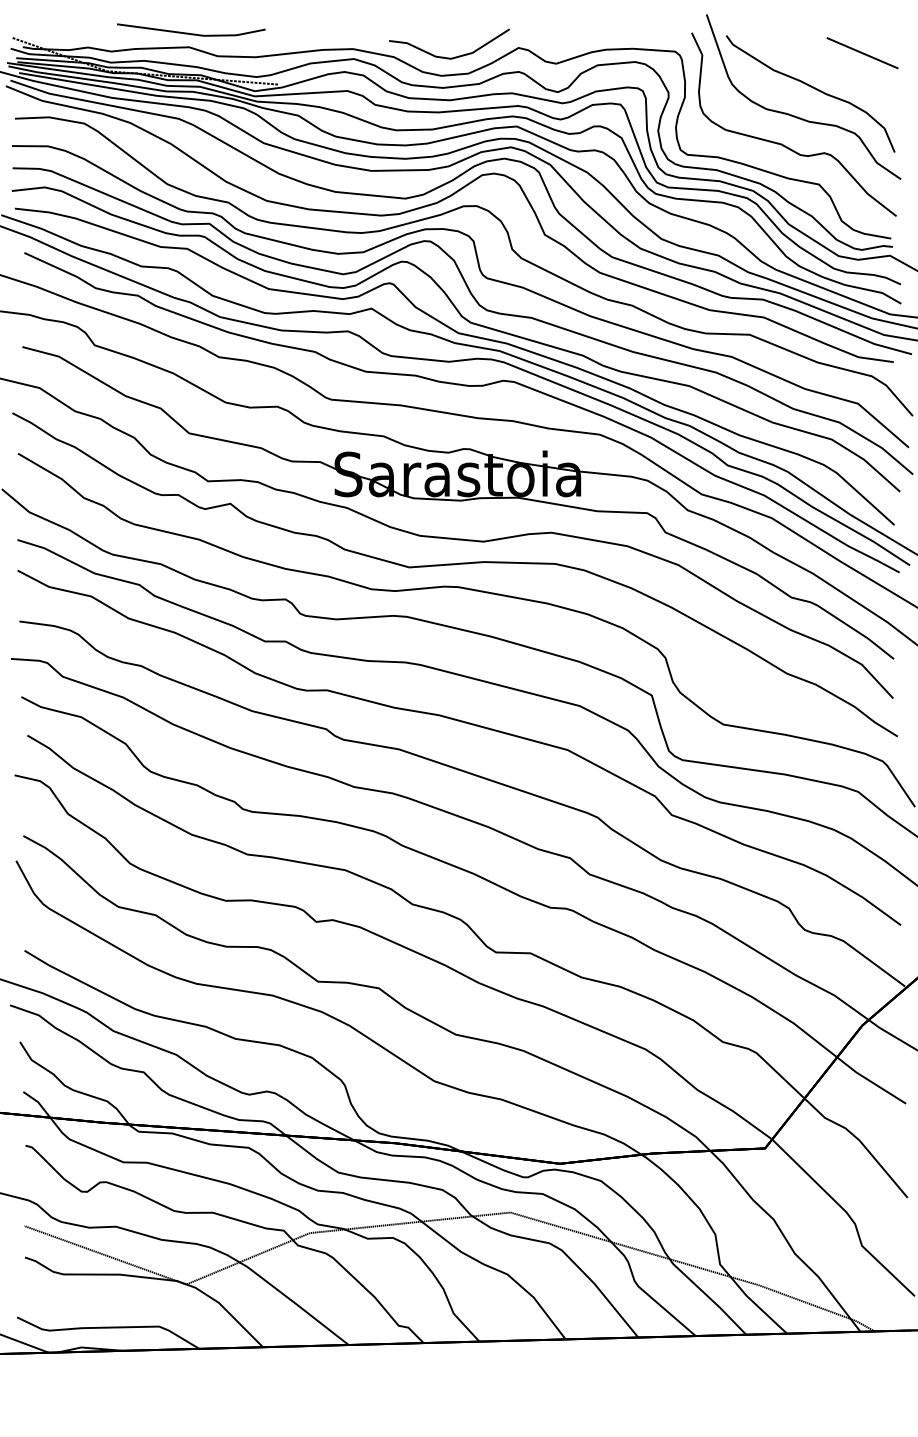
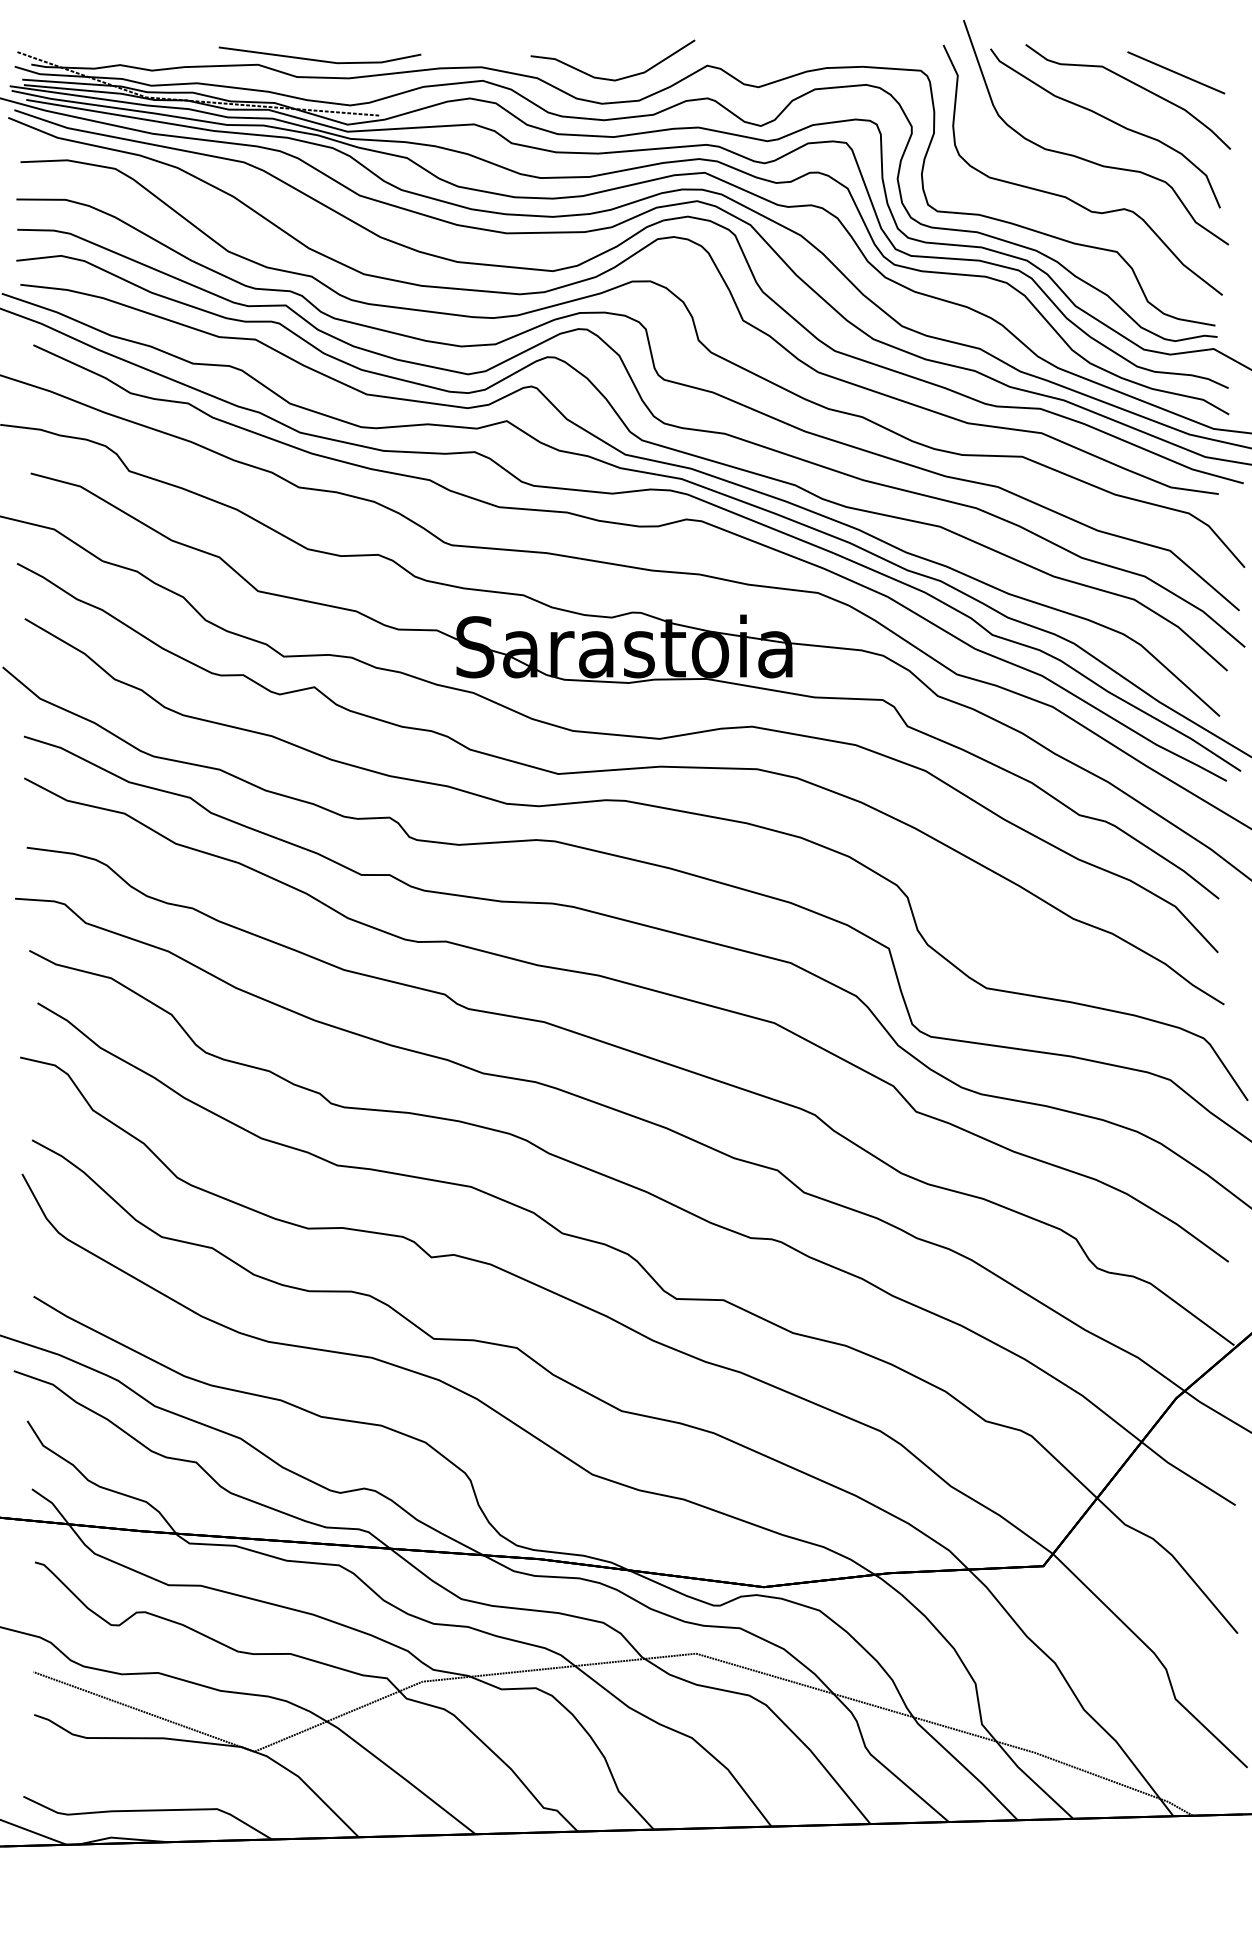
line: (190, 33) -> (319, 59), moved
curve: (832, 62) -> (1135, 85), added

